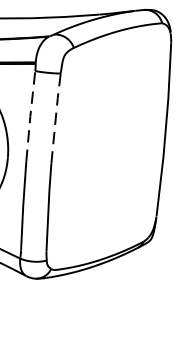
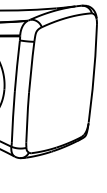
line: (31, 117) -> (17, 66), dashed -> solid
line: (55, 117) -> (31, 66), dashed -> solid

